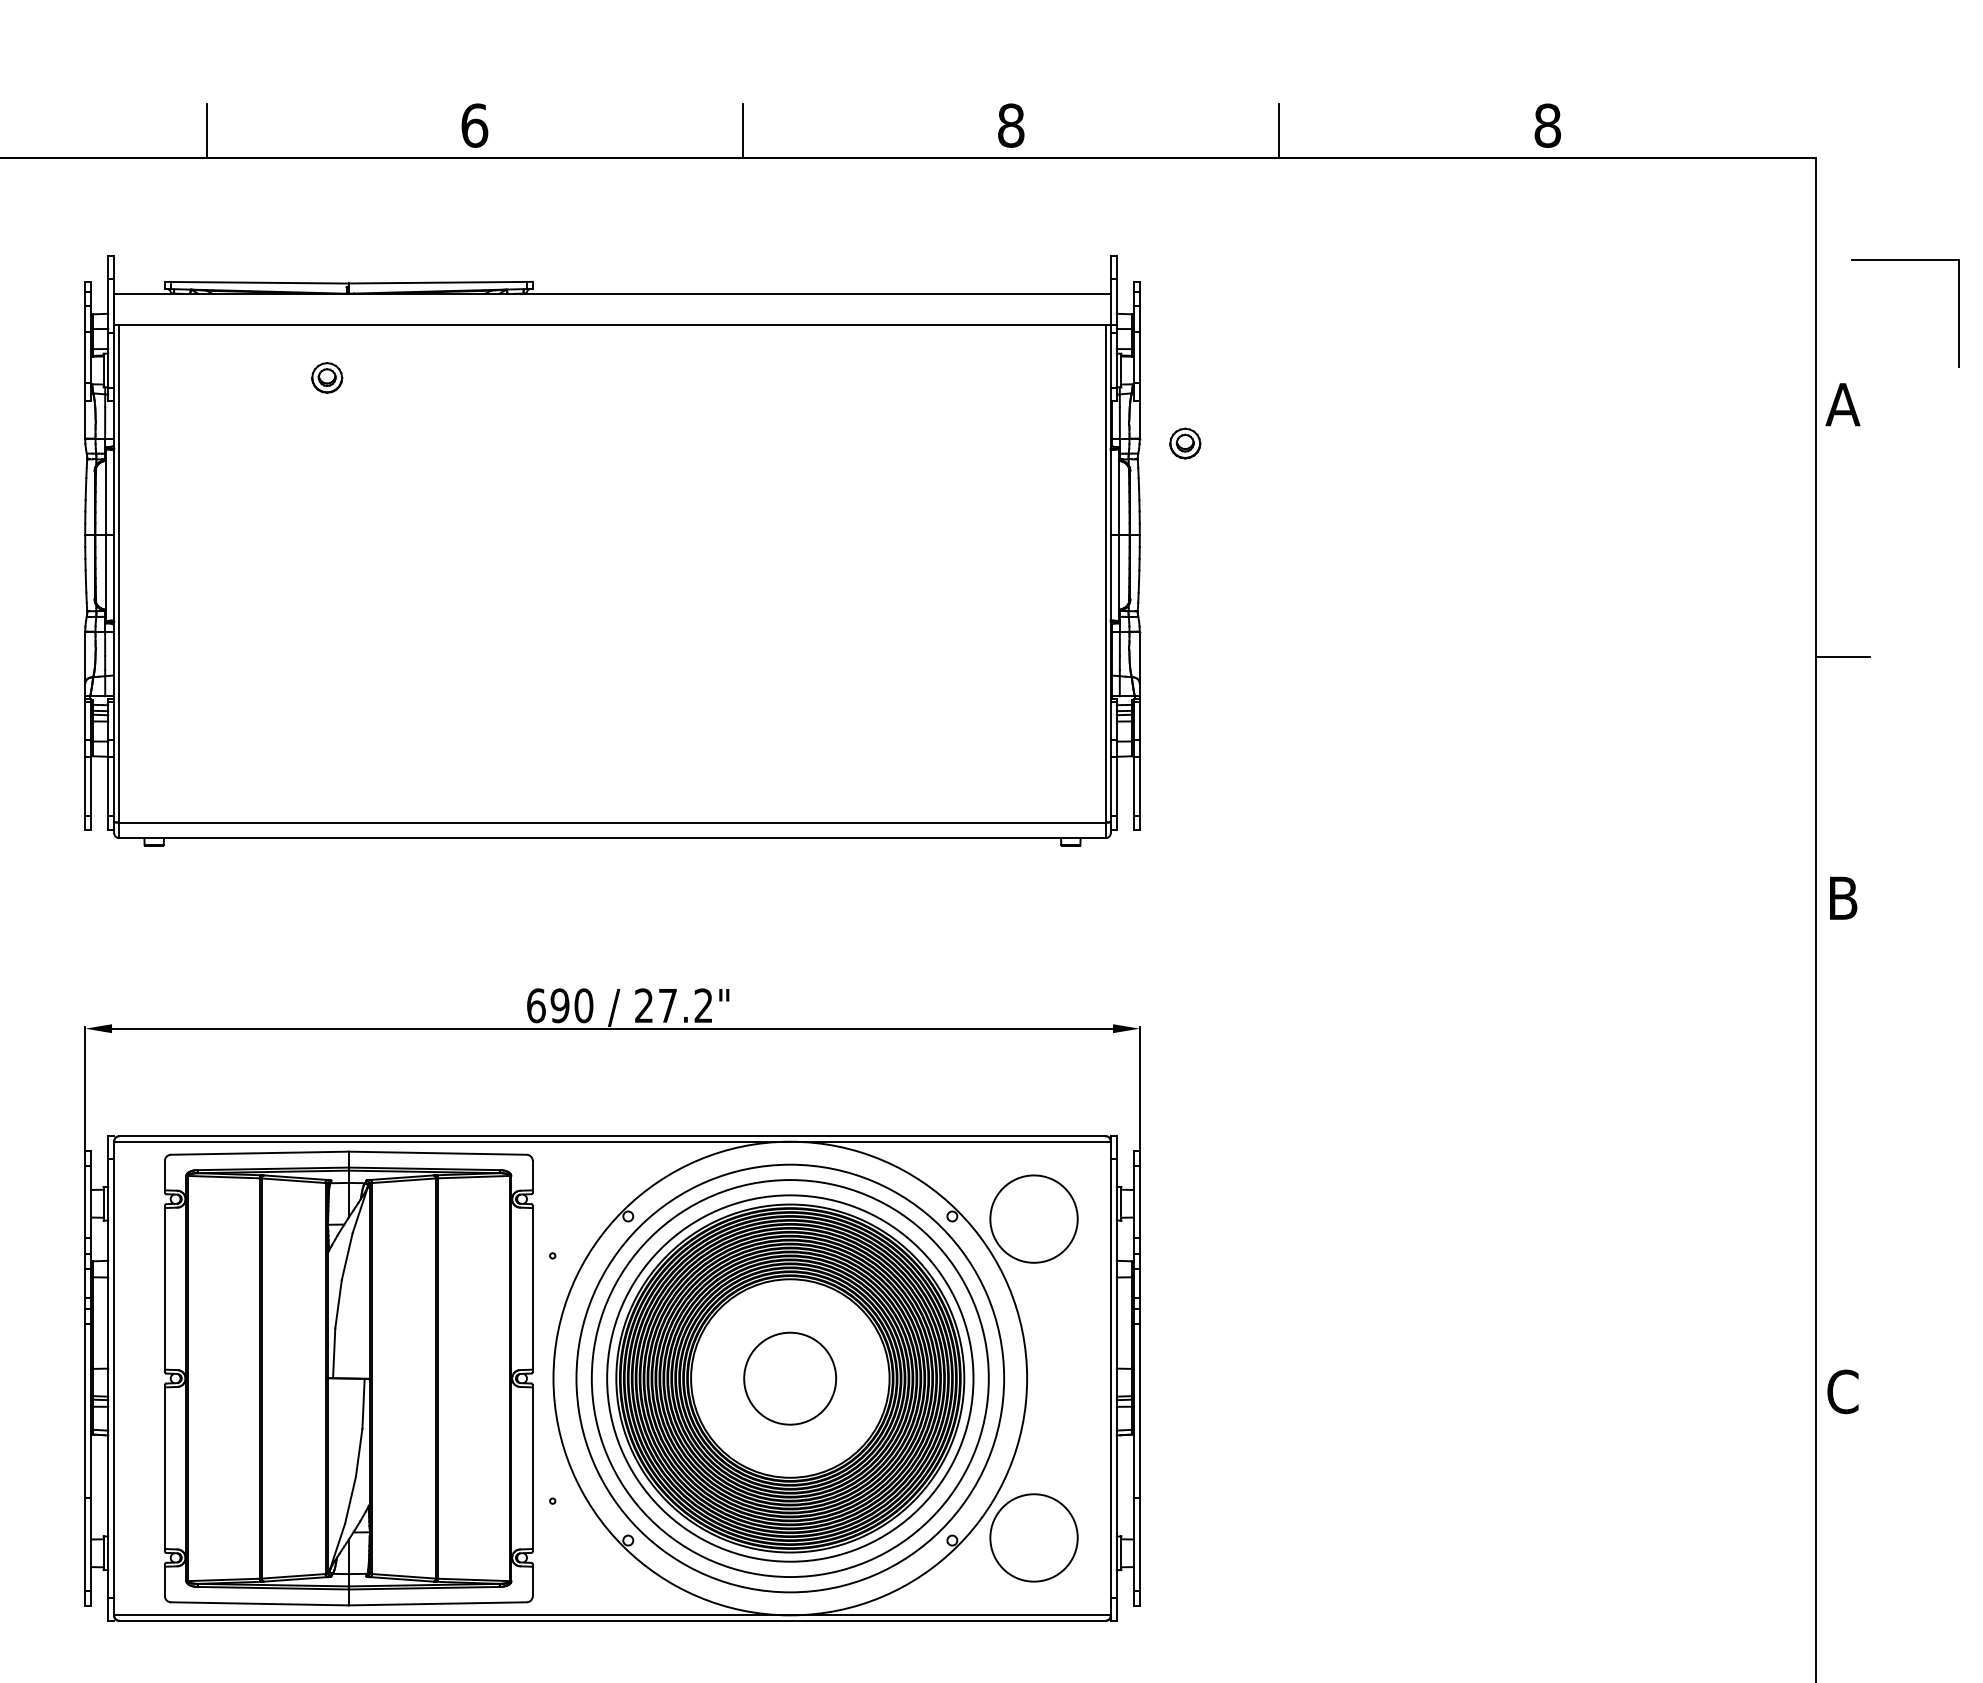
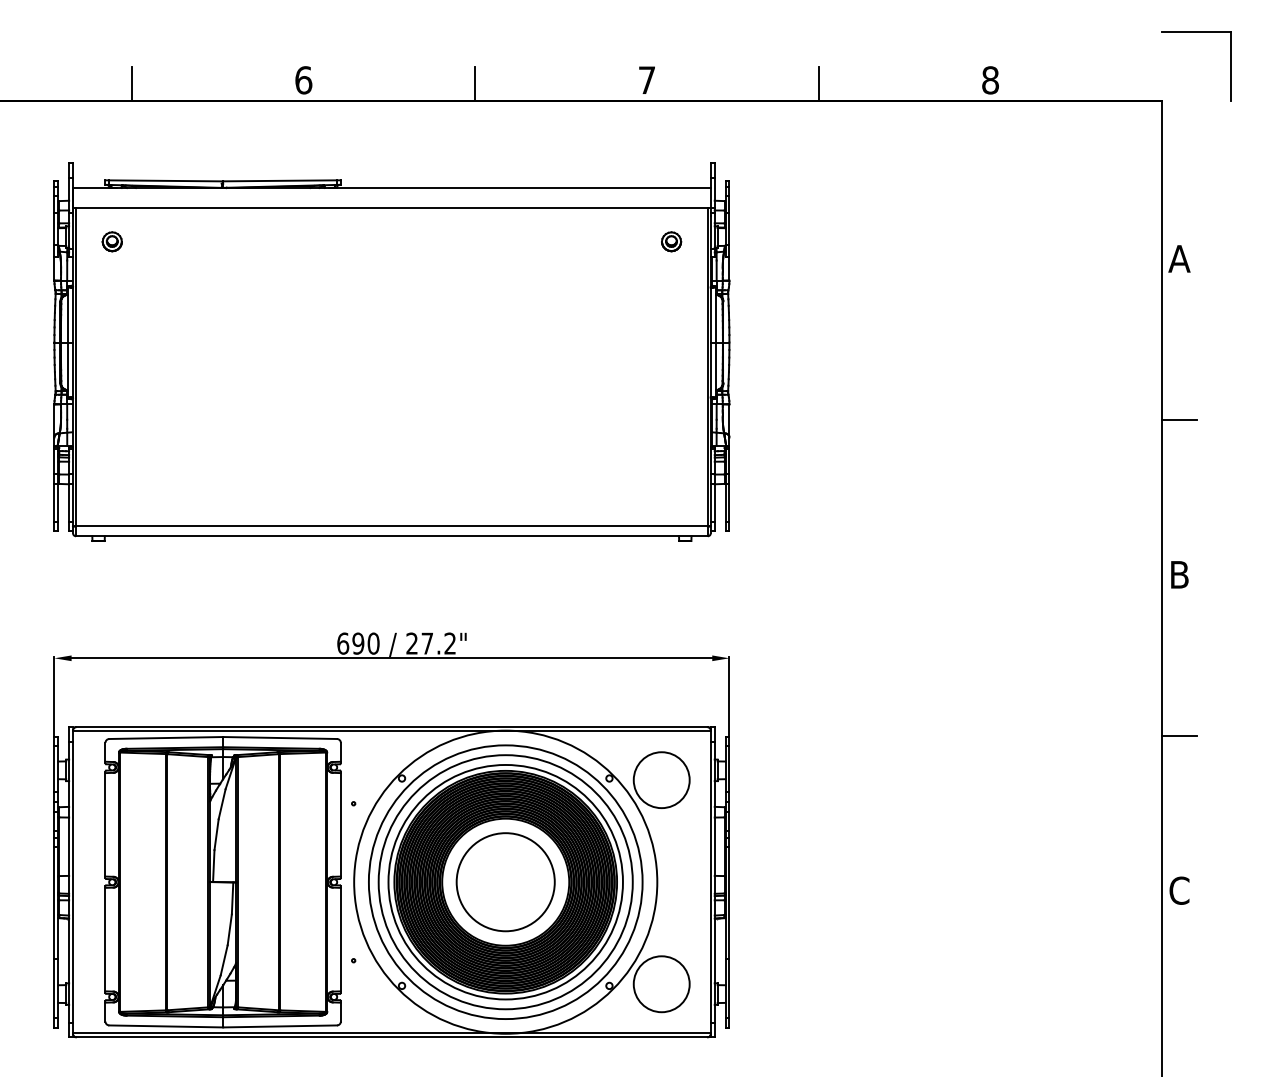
text: (1010, 125) -> (646, 80), 8 -> 7
part: (1905, 260) -> (1196, 32), moved
part: (325, 377) -> (111, 241), moved
part: (1185, 443) -> (671, 241), moved
line: (1843, 1150) -> (1179, 736), added
circle: (789, 1378) -> (505, 882), size x1.67

